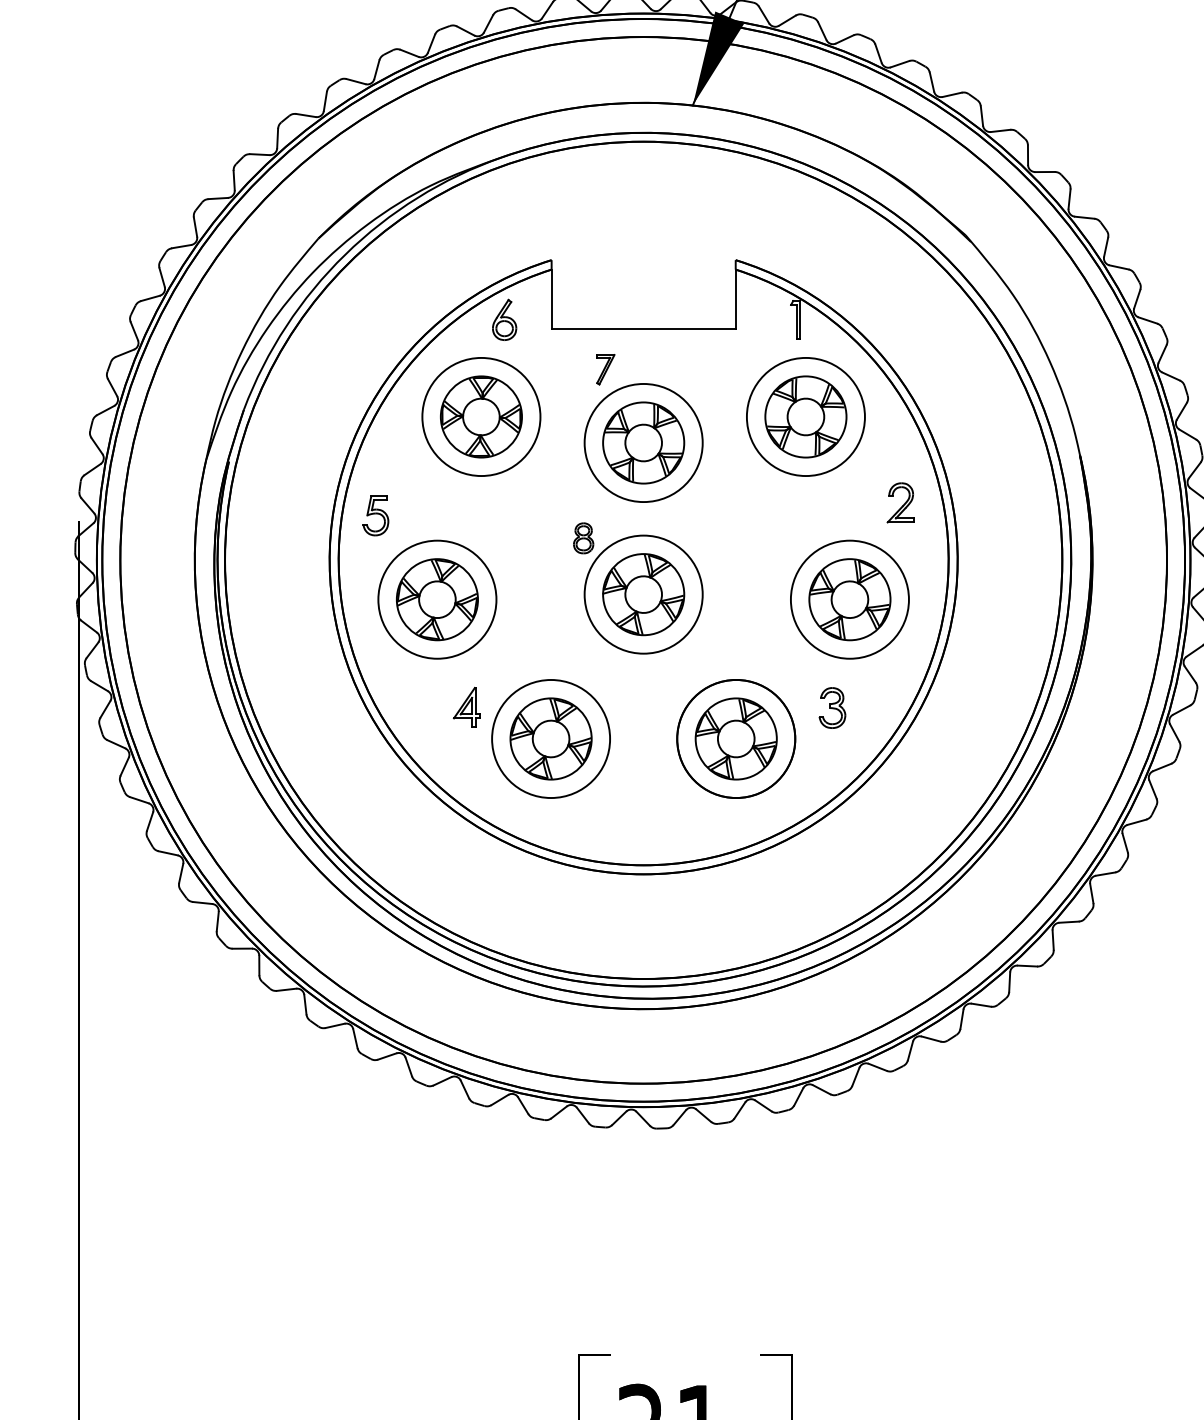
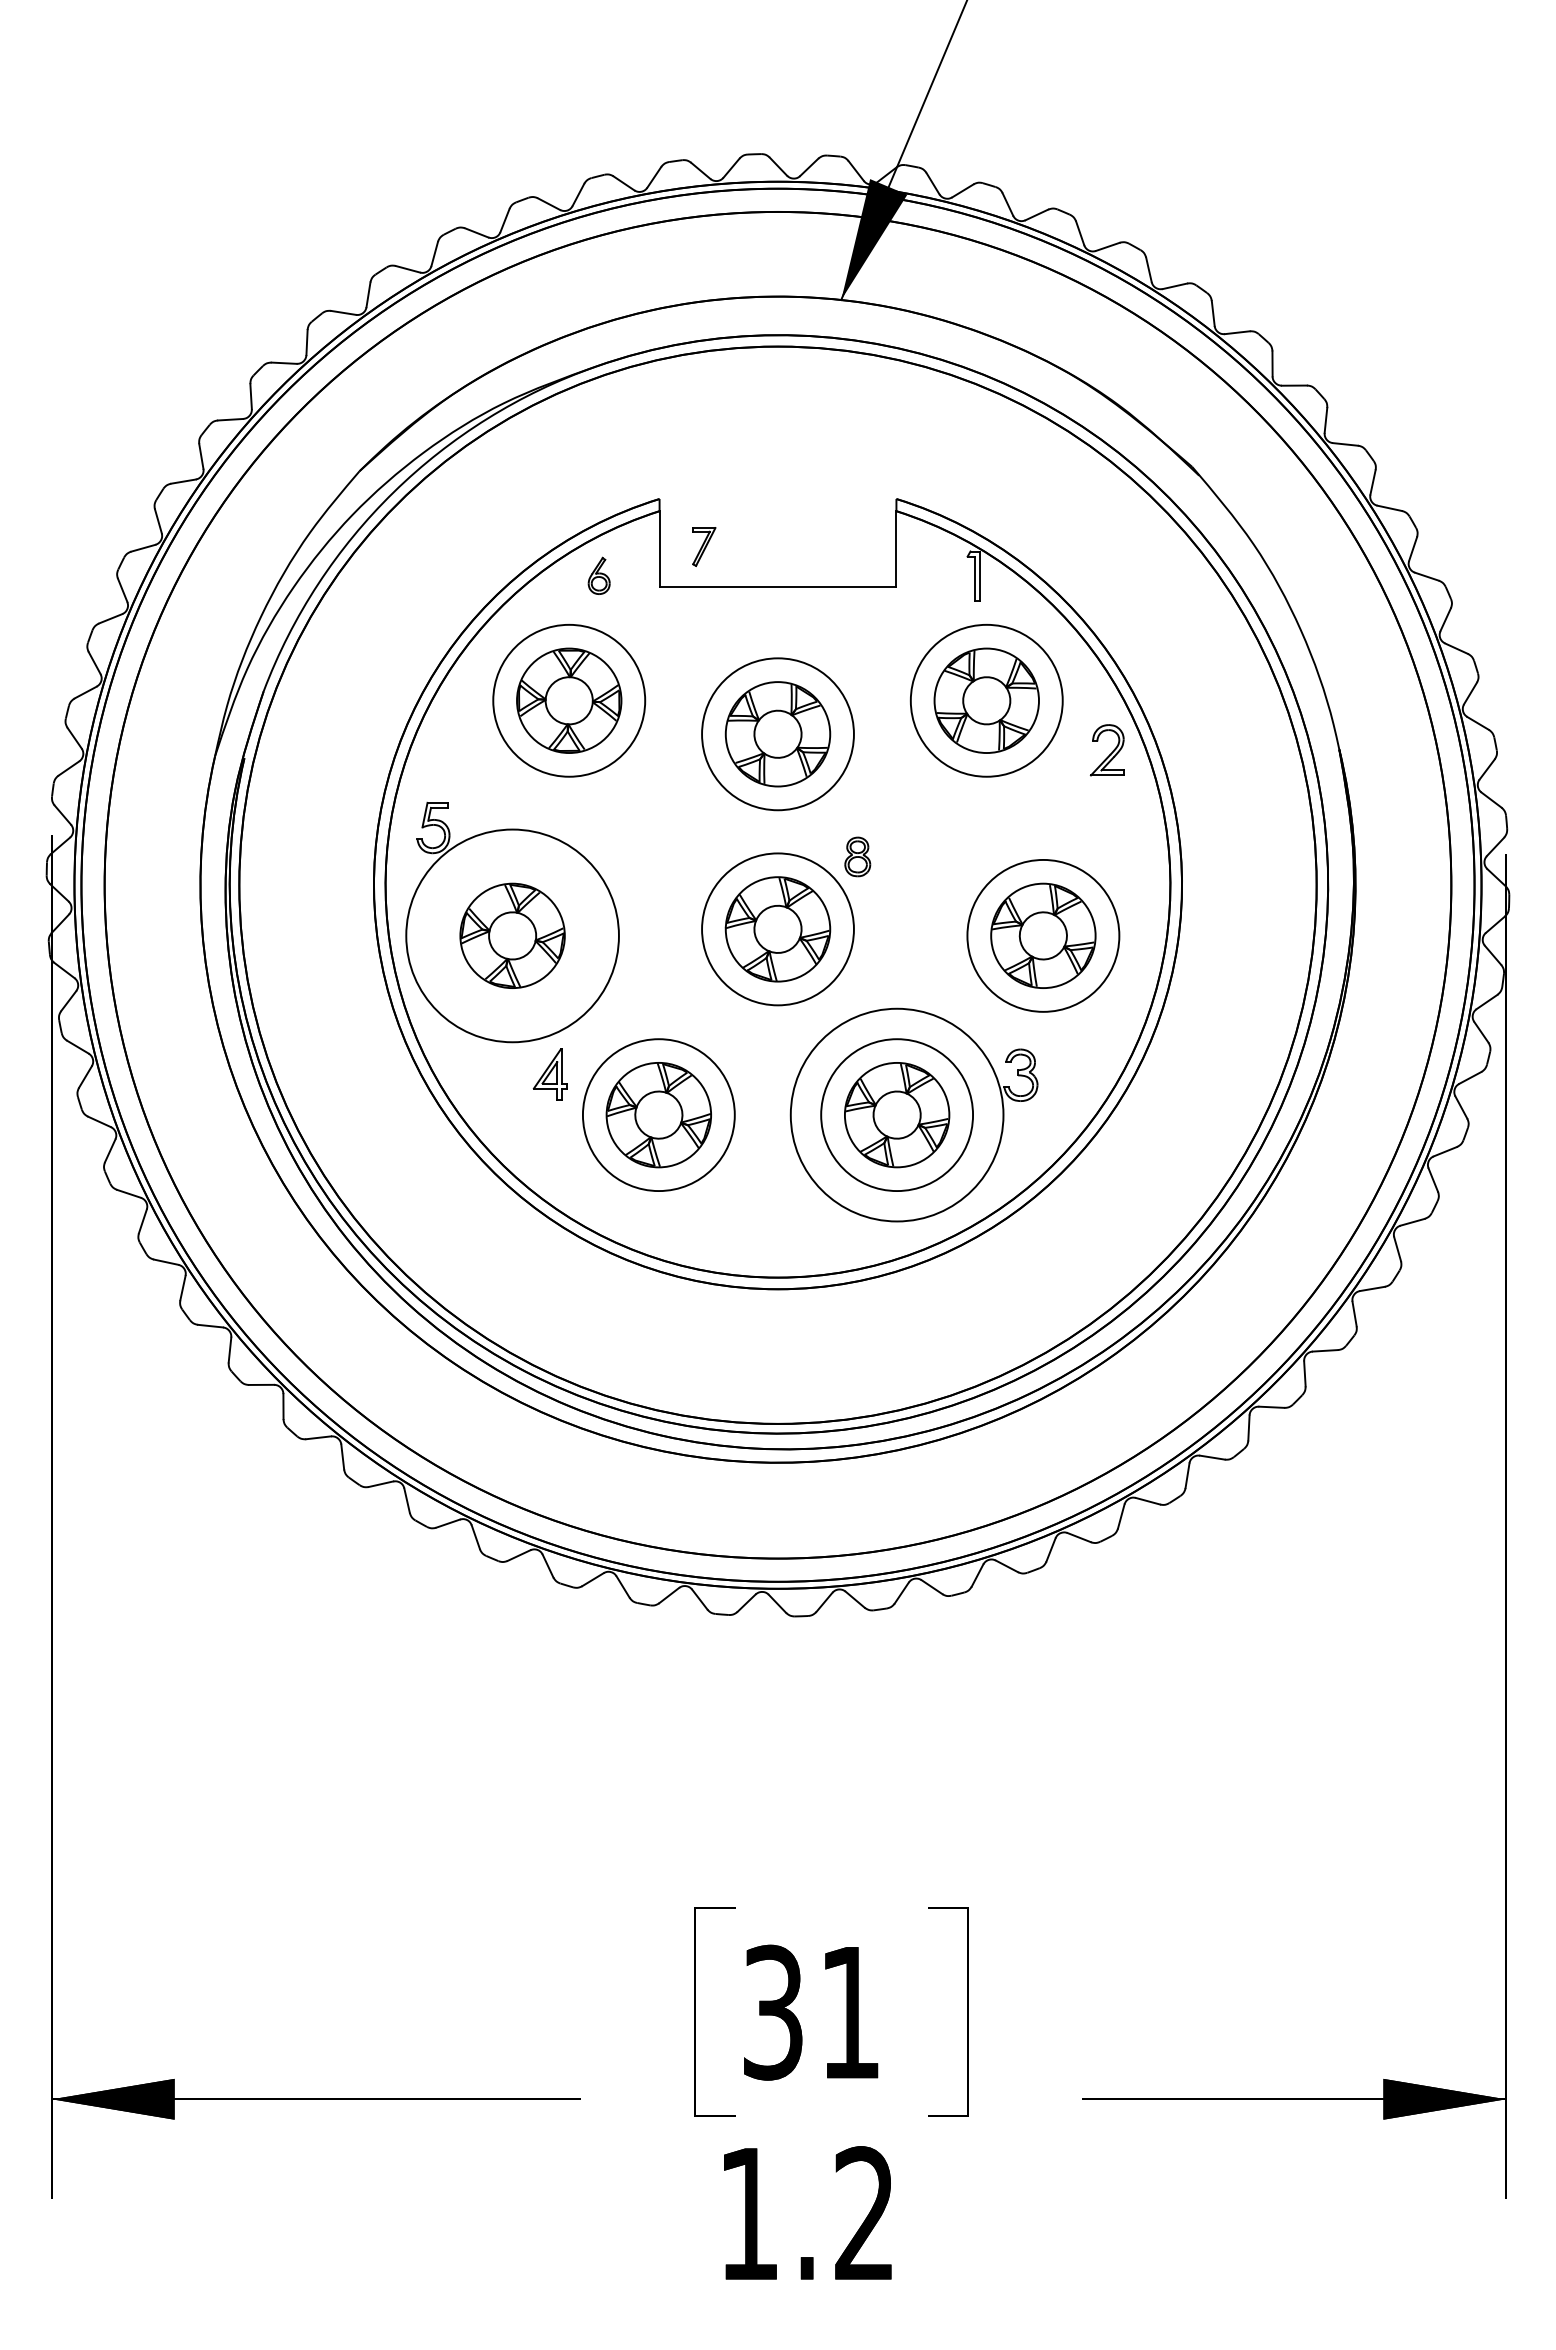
part: (504, 319) -> (599, 575), size x0.7
part: (605, 369) -> (704, 546), moved
part: (899, 503) -> (1106, 750), moved
part: (583, 537) -> (857, 856), moved
circle: (437, 599) -> (512, 935), size x1.4
circle: (736, 739) -> (897, 1115), size x1.4

